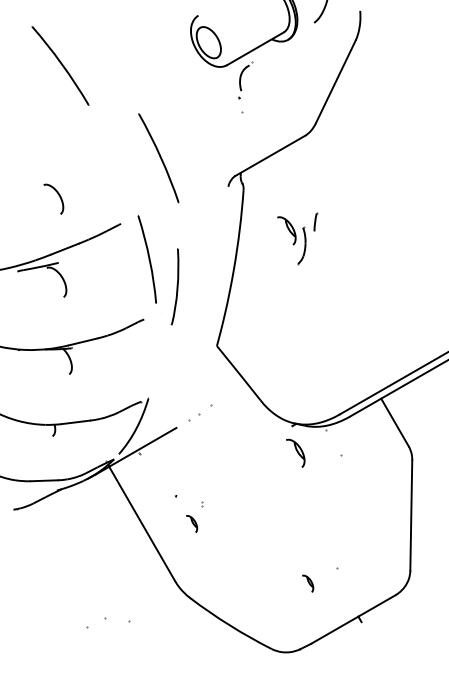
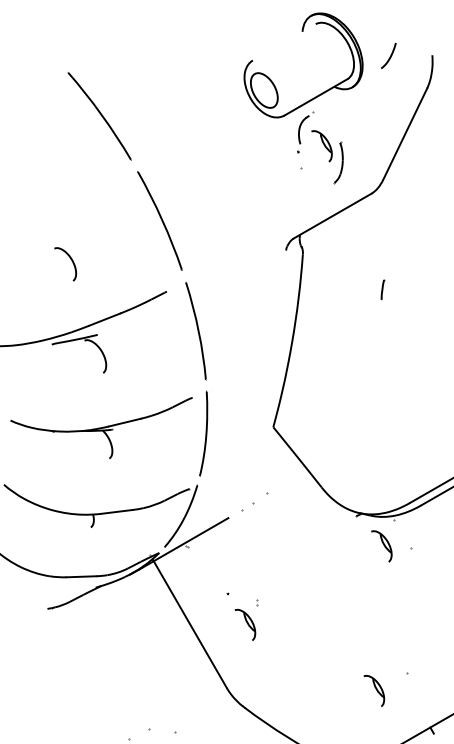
part: (158, 158) -> (159, 221), moved
curve: (57, 194) -> (69, 259), moved
part: (291, 240) -> (327, 156), moved
part: (174, 286) -> (202, 433), moved
part: (295, 452) -> (381, 545), moved
part: (191, 523) -> (245, 624), size x1.67
part: (307, 583) -> (373, 690), size x1.67

